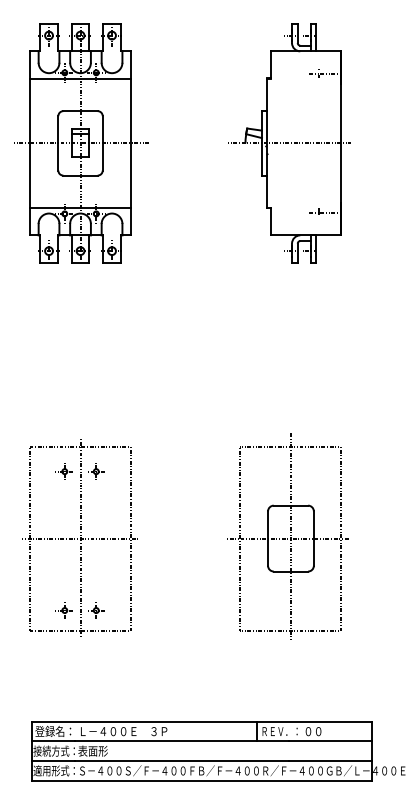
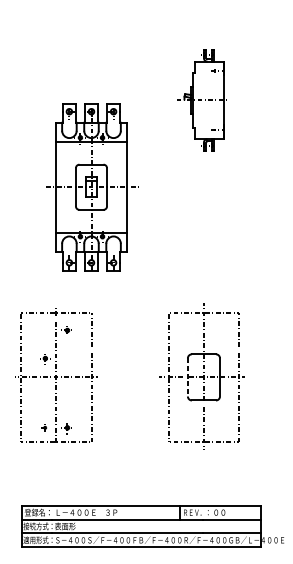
part: (81, 143) -> (92, 187), moved
part: (289, 143) -> (202, 100), size x0.6
part: (63, 471) -> (44, 358), moved
line: (268, 539) -> (188, 378), solid -> dashed
part: (63, 610) -> (44, 427), size x0.6

